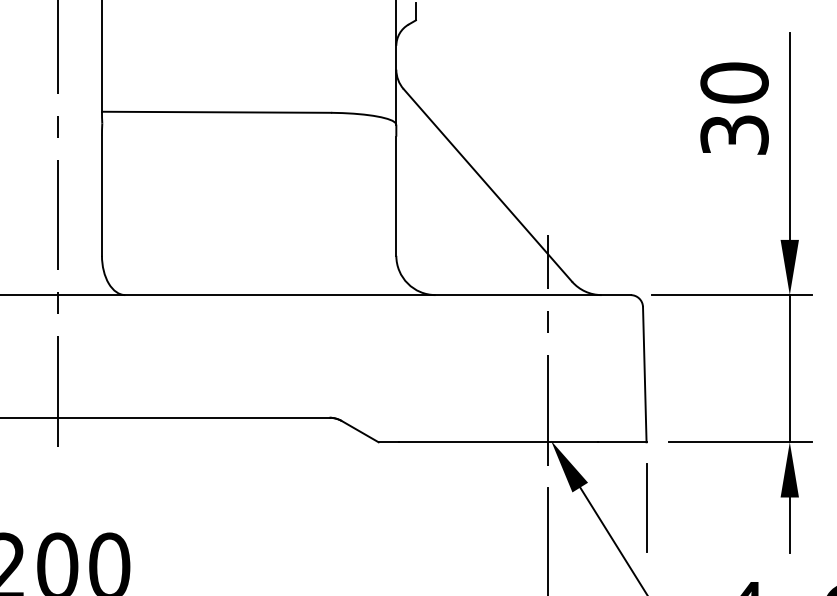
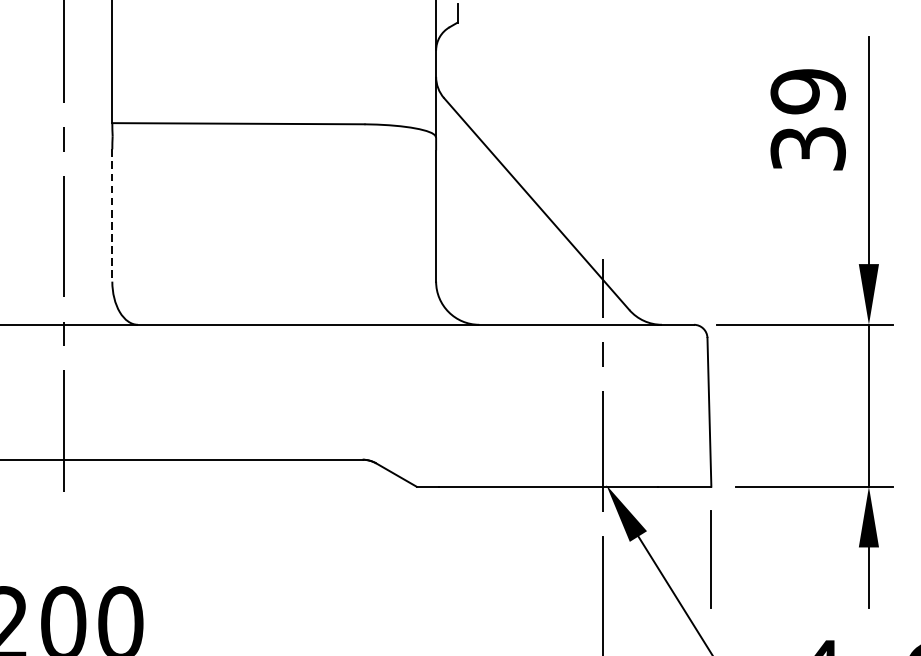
text: (734, 82) -> (808, 90), 30 -> 39
line: (101, 196) -> (111, 216), solid -> dashed

